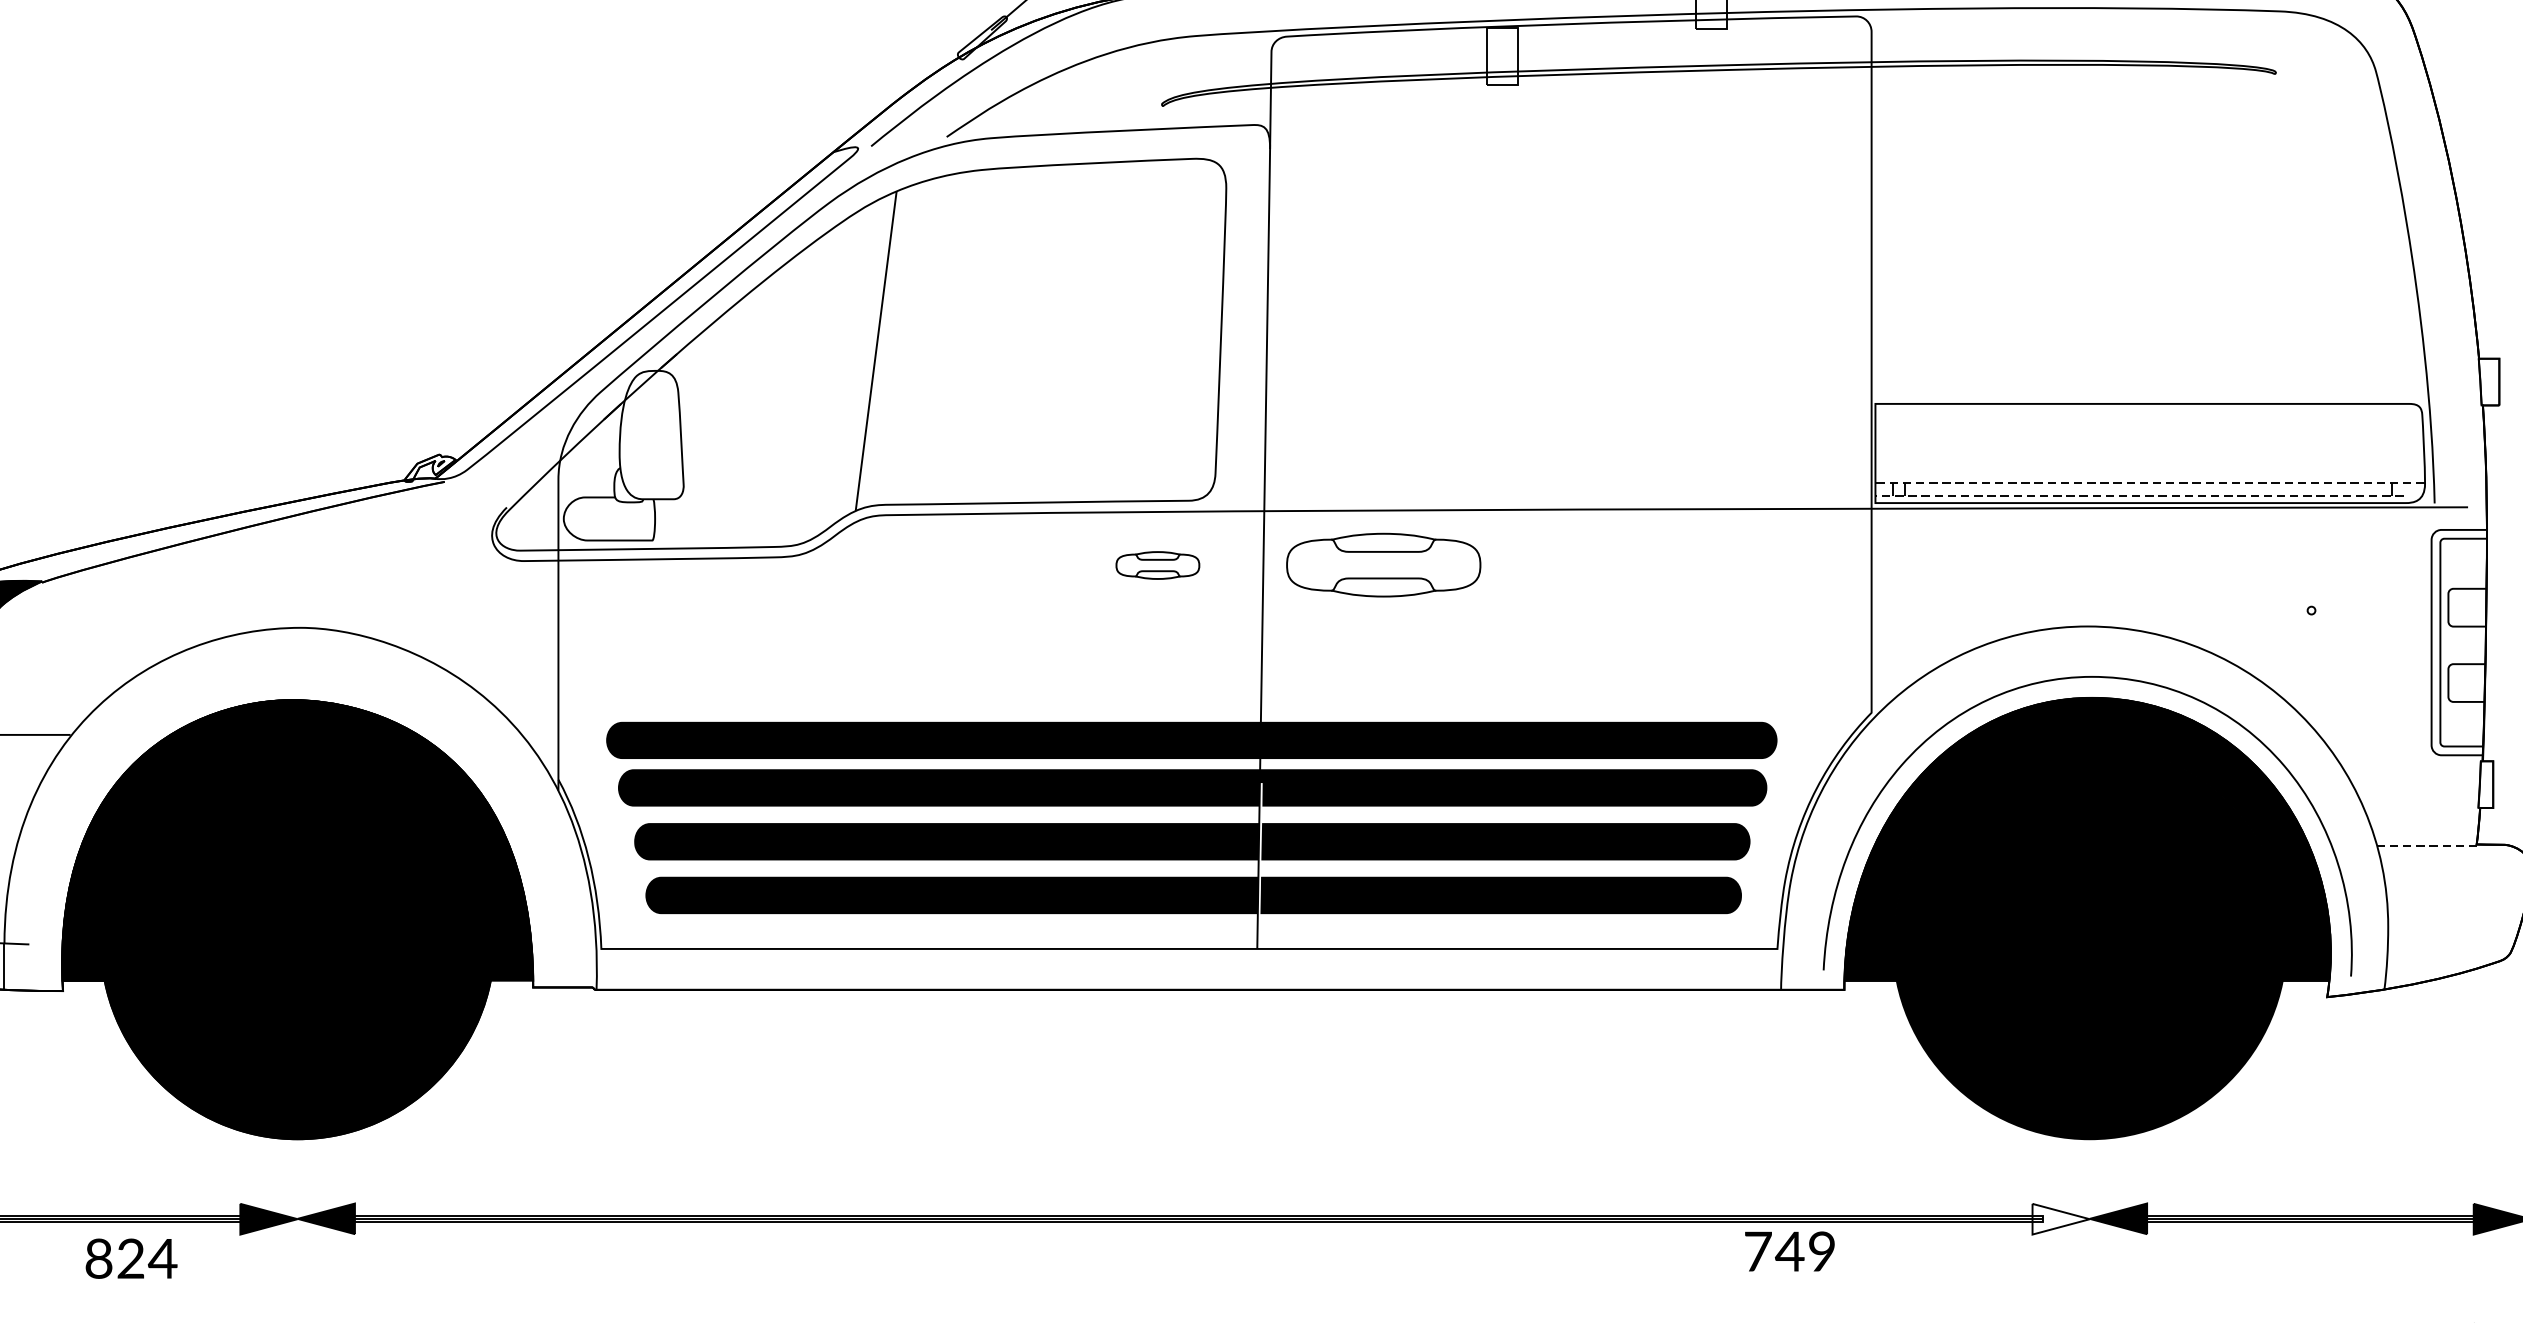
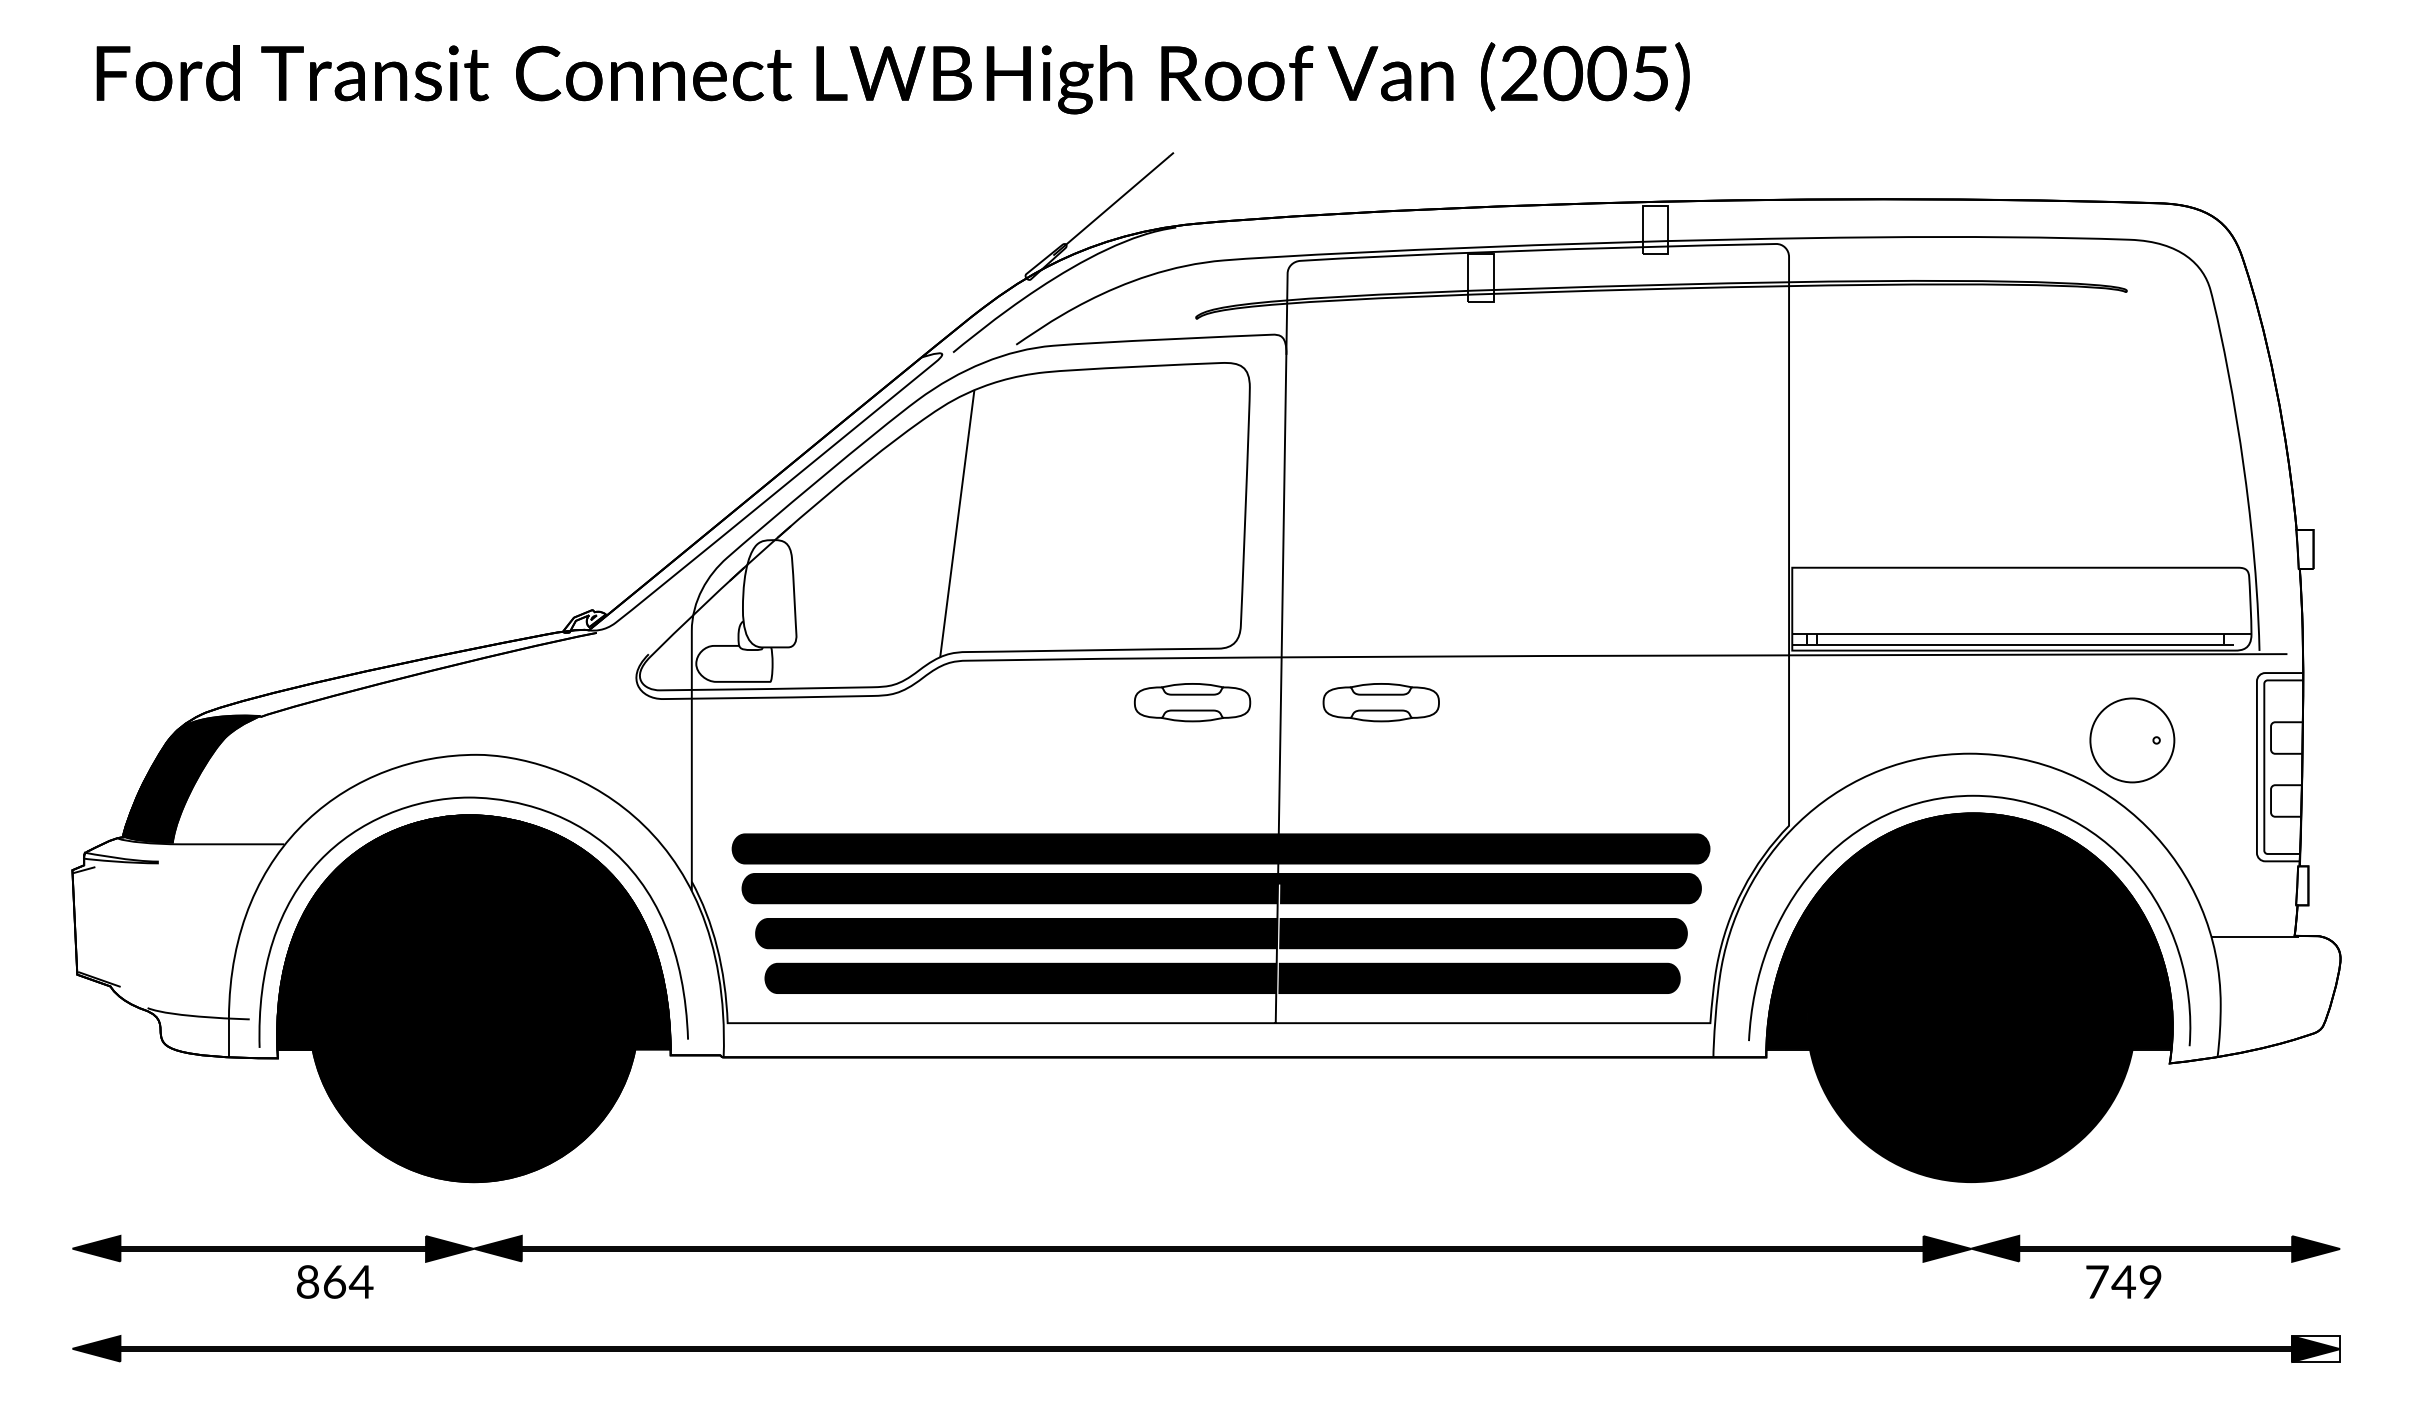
line: (2149, 483) -> (2021, 634), dashed -> solid
line: (2139, 496) -> (2012, 645), dashed -> solid
part: (1157, 565) -> (1192, 702), size x1.67
part: (1382, 565) -> (1380, 702), size x0.71
part: (2282, 610) -> (2132, 740), added
curve: (311, 681) -> (485, 799), added
line: (2429, 846) -> (2255, 937), dashed -> solid
fill: (2061, 1218) -> (1947, 1248), added
text: (1789, 1250) -> (2123, 1281), moved
text: (130, 1258) -> (334, 1281), 824 -> 864

